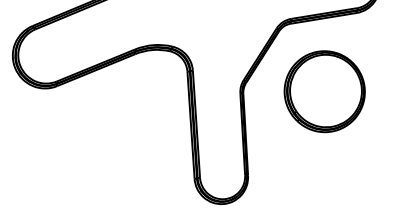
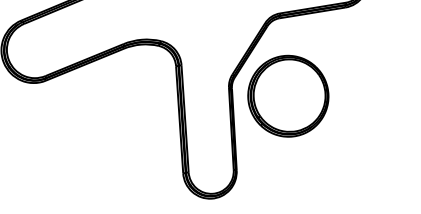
part: (324, 90) -> (288, 95), moved

